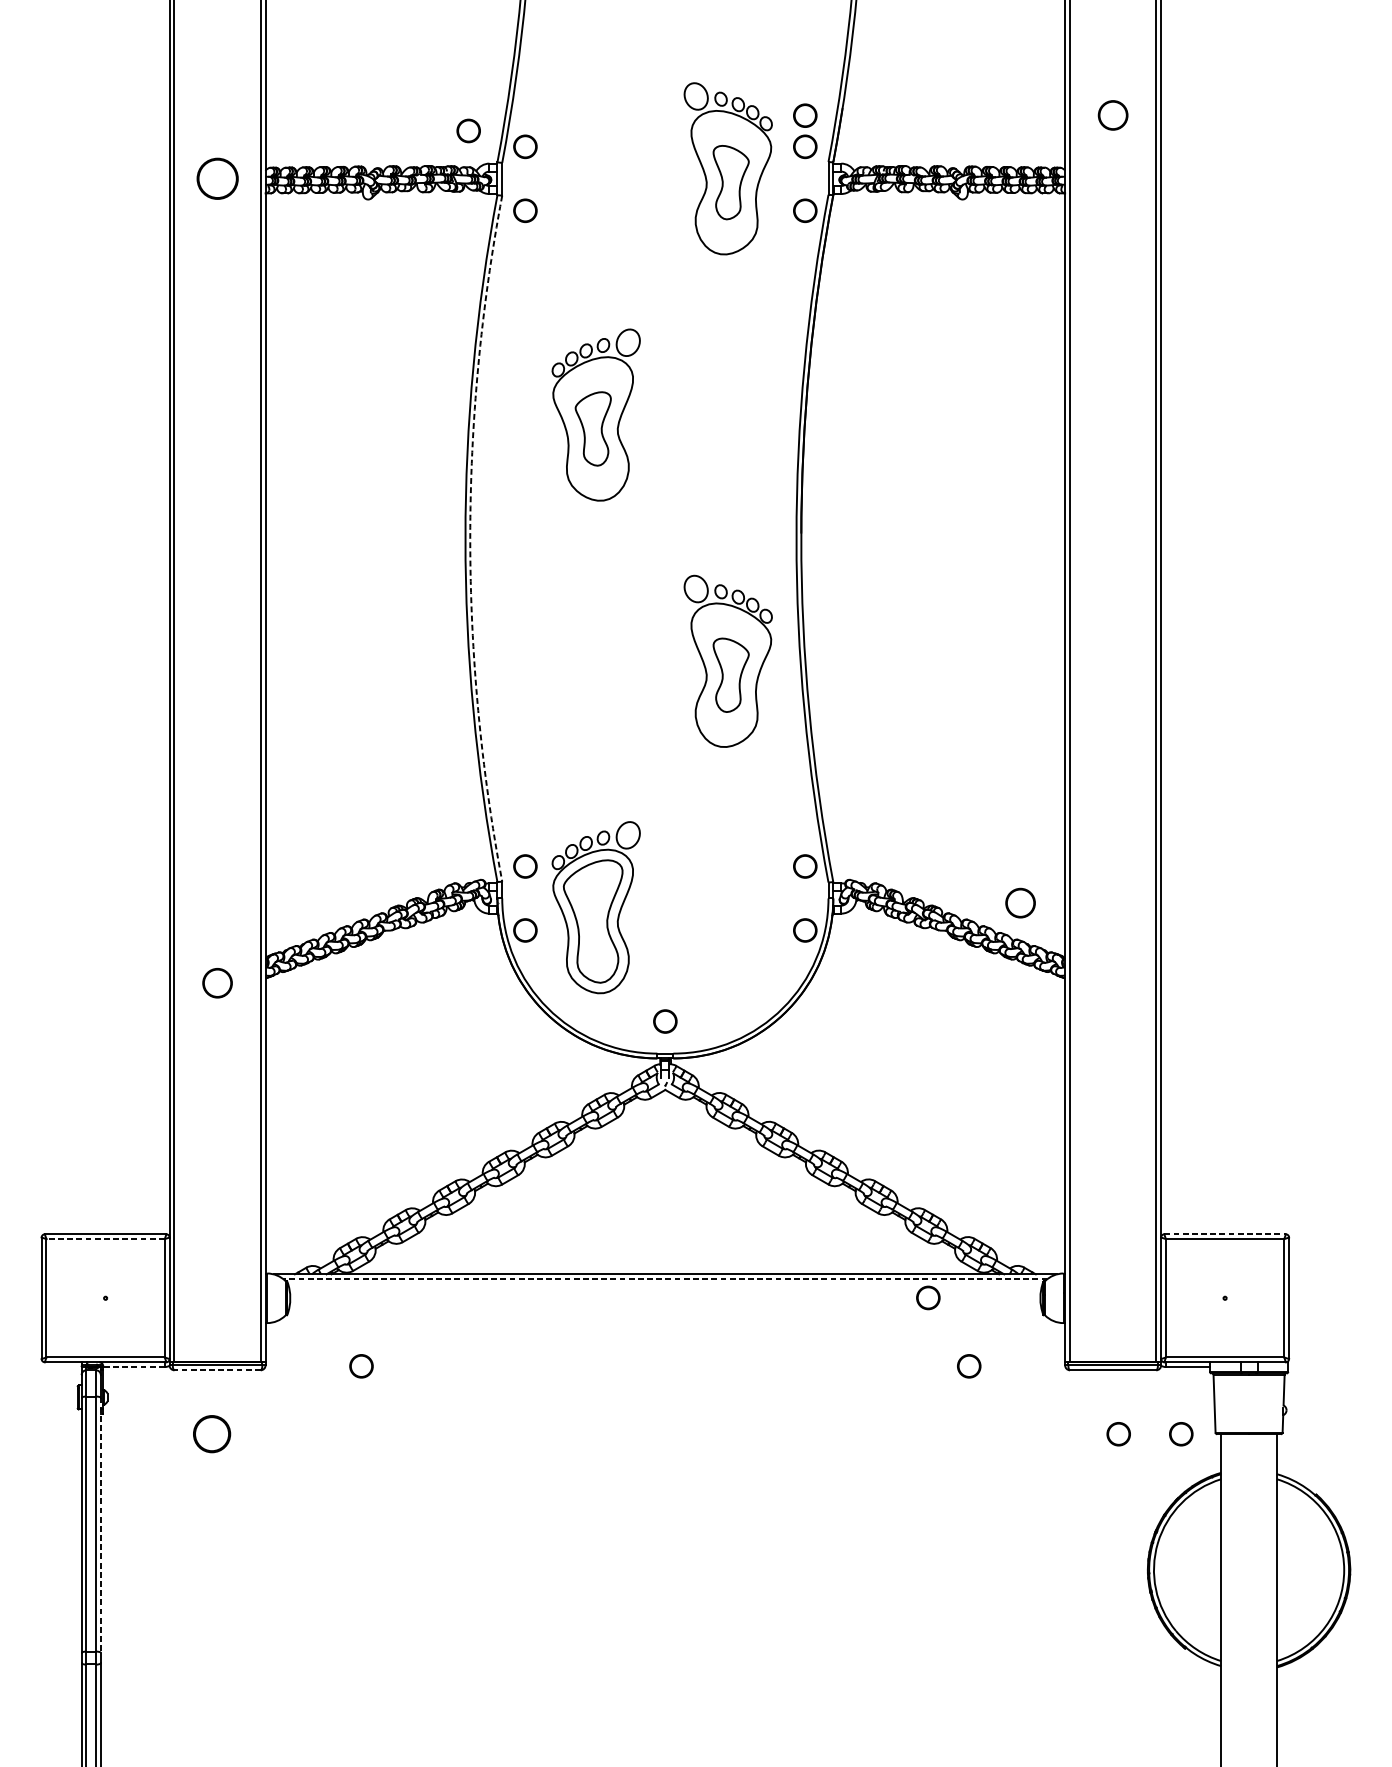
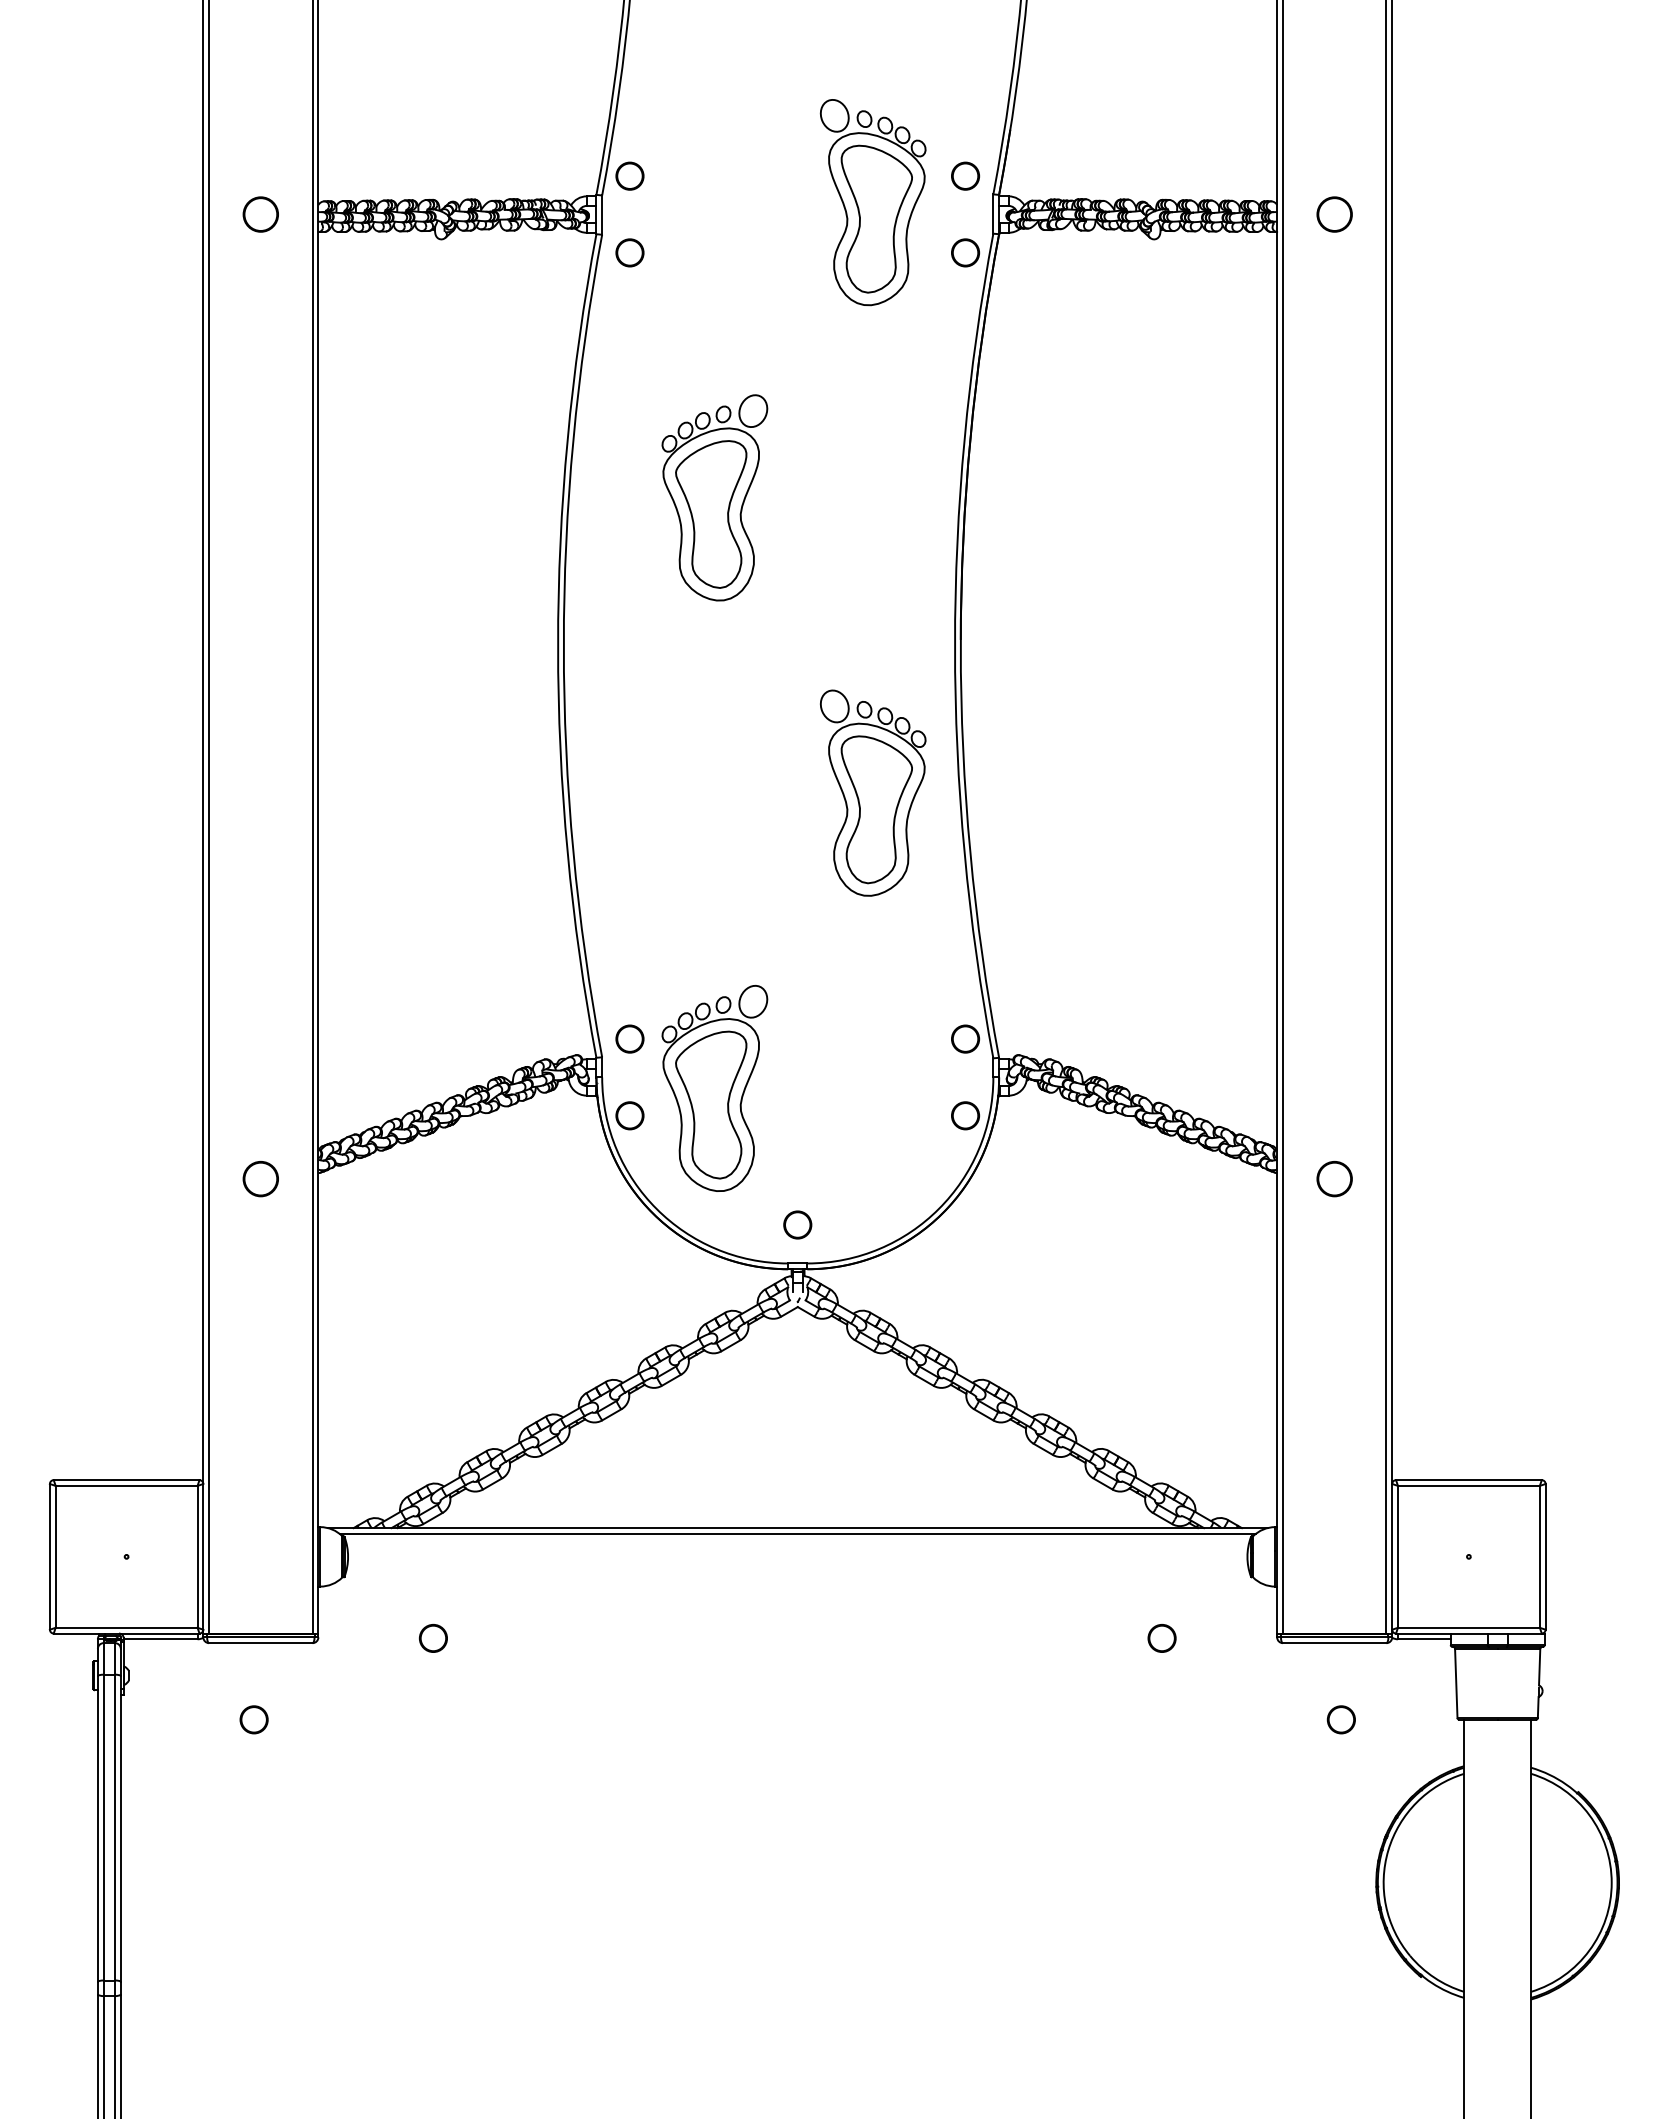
circle: (805, 115) -> (965, 138), removed
circle: (1113, 115) -> (1334, 214), moved
circle: (468, 130) -> (561, 156), removed
circle: (217, 178) -> (260, 214), size x0.71
part: (731, 182) -> (876, 218), size x1.67
part: (593, 428) -> (711, 514), size x1.67
arc: (469, 539) -> (563, 646), dashed -> solid
part: (731, 675) -> (876, 809), size x1.67
circle: (1020, 903) -> (1334, 1179), moved
line: (1224, 1234) -> (1468, 1480), dashed -> solid
line: (105, 1238) -> (126, 1485), dashed -> solid
line: (665, 1278) -> (797, 1533), dashed -> solid
circle: (927, 1297) -> (1112, 1556), removed
line: (133, 1367) -> (160, 1639), dashed -> solid
line: (217, 1370) -> (260, 1643), dashed -> solid
circle: (211, 1433) -> (253, 1719), size x0.62
circle: (1180, 1433) -> (1415, 1719), removed
line: (100, 1524) -> (120, 1828), dashed -> solid

